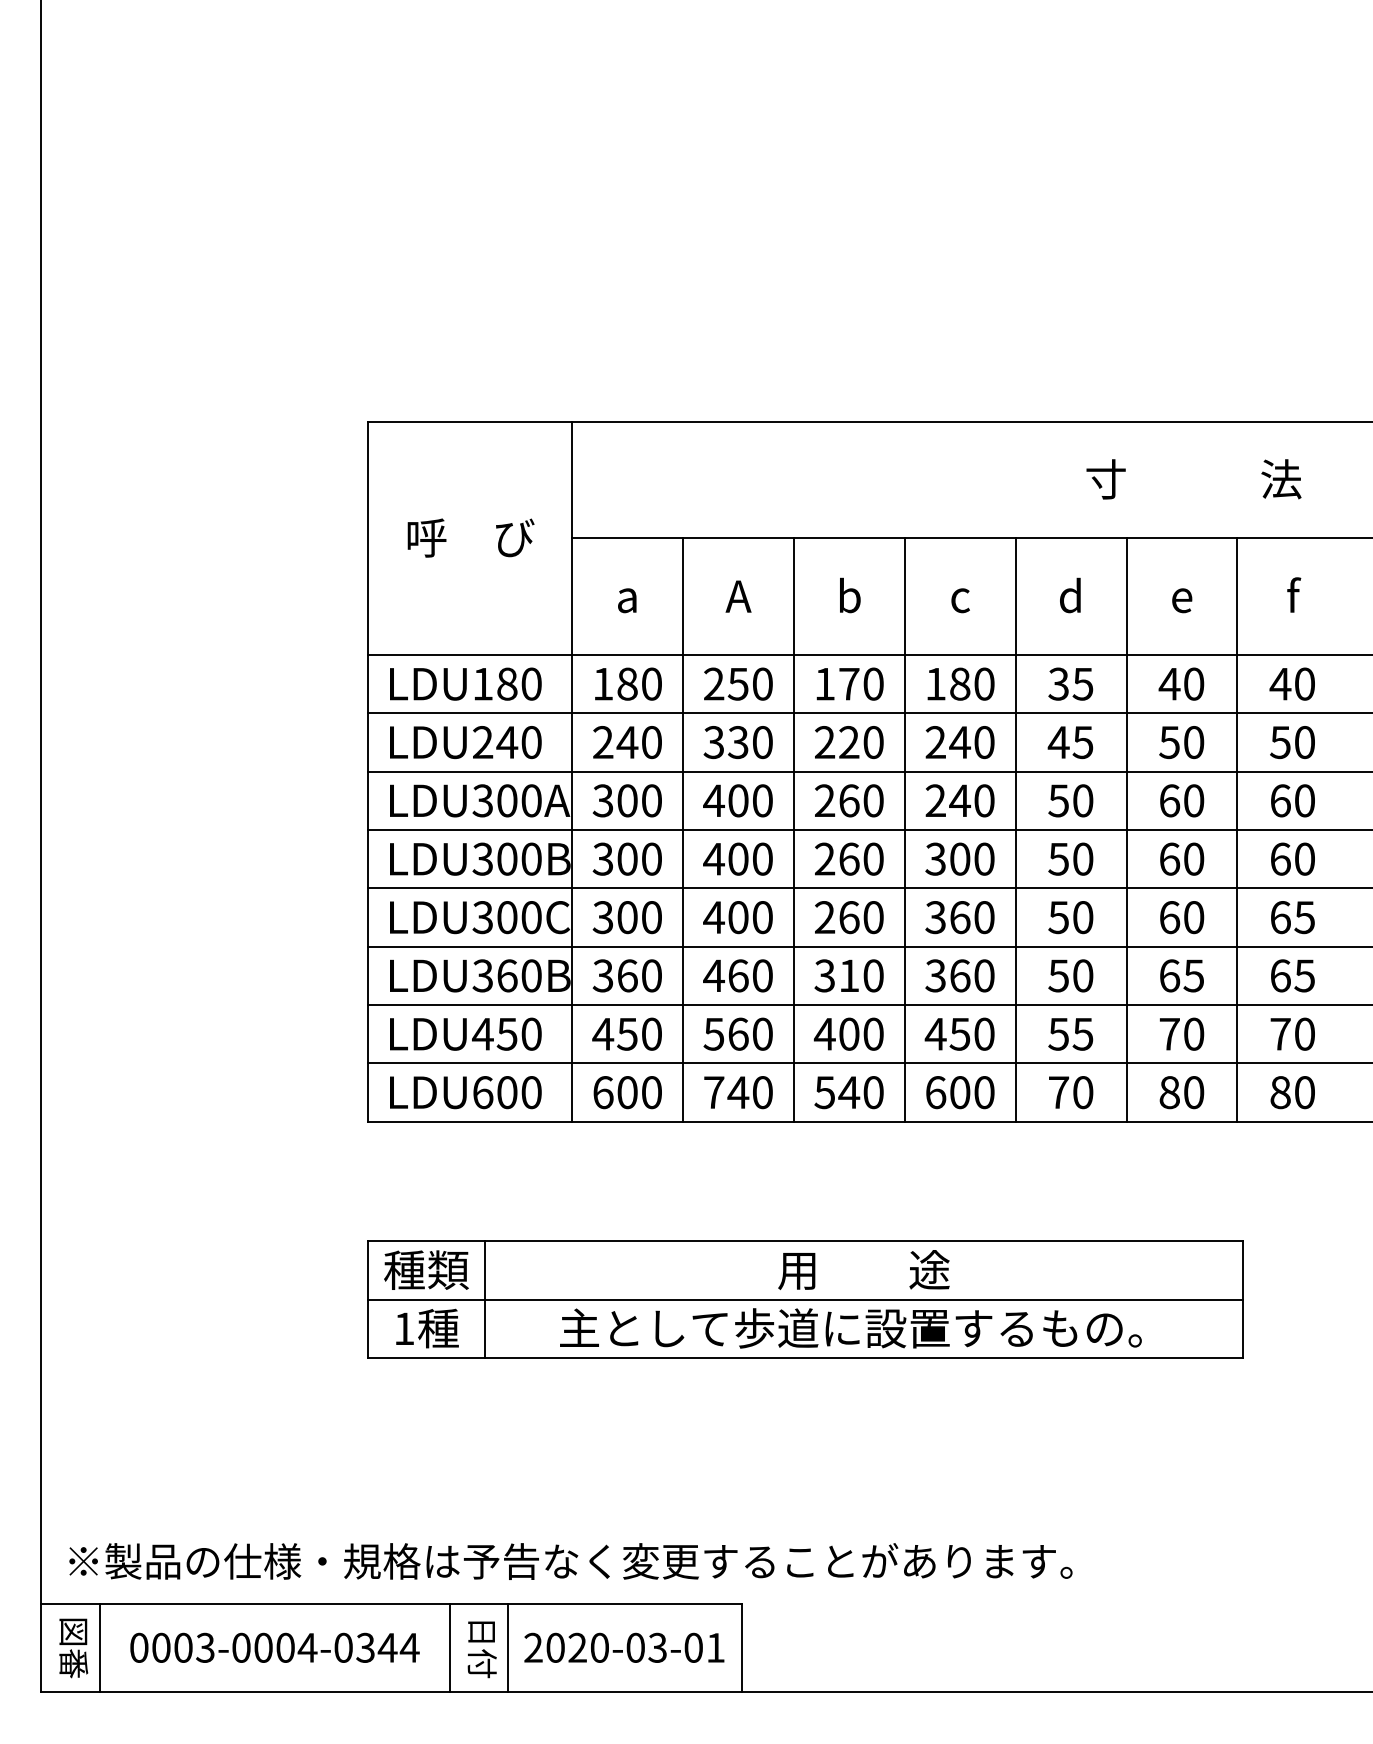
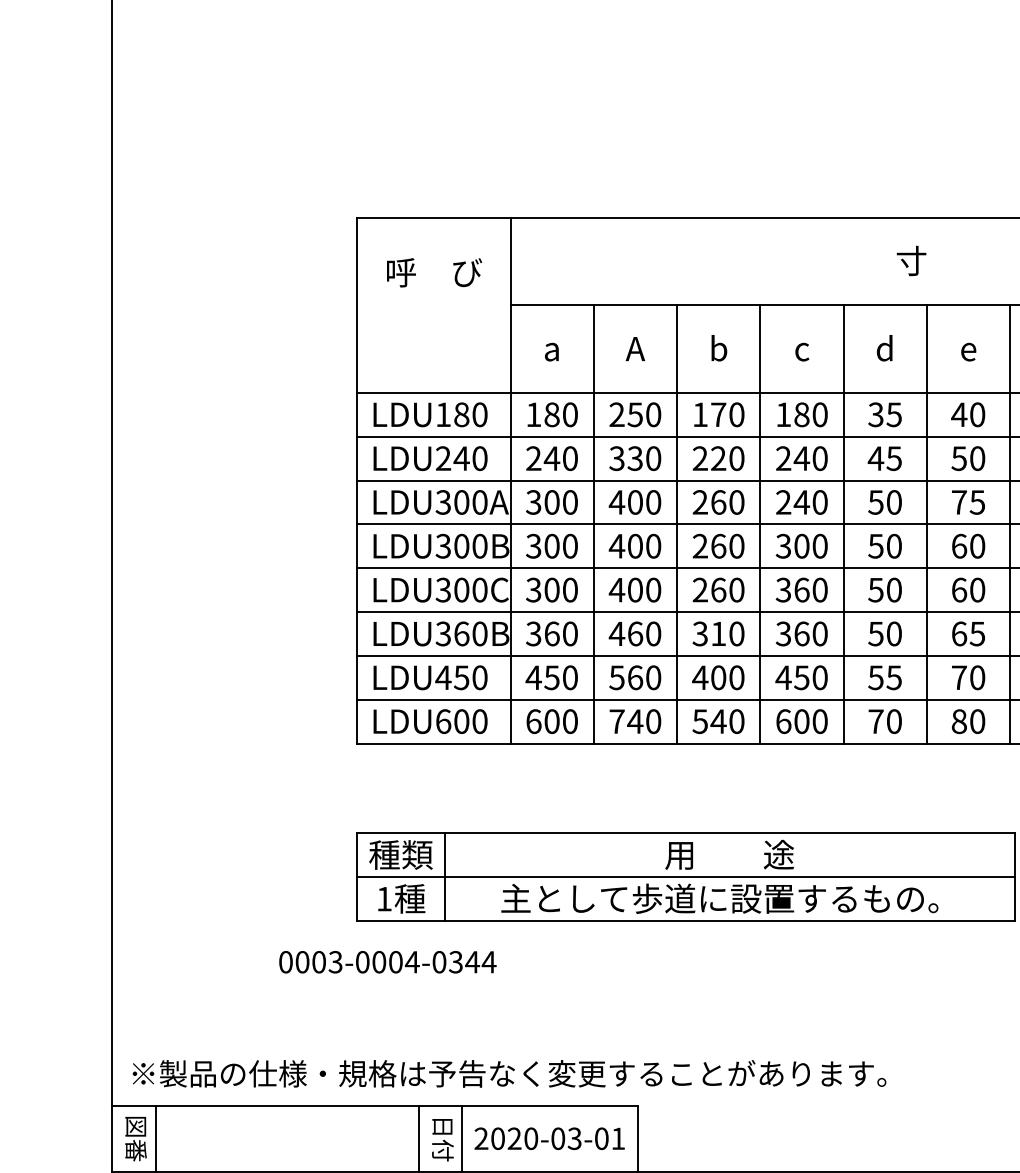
text: (470, 537) -> (434, 272), moved
text: (1181, 800) -> (968, 502), 60 -> 75
text: (274, 1647) -> (387, 961), moved

